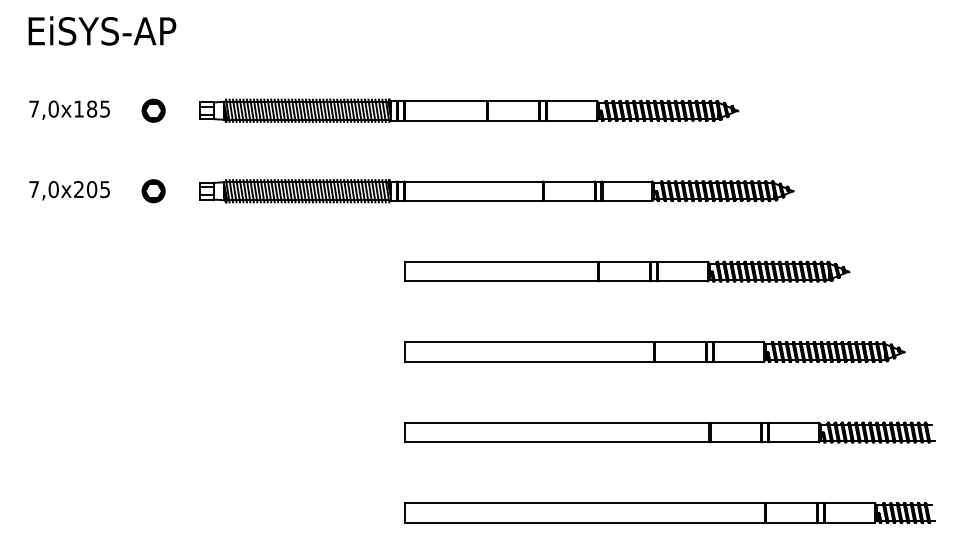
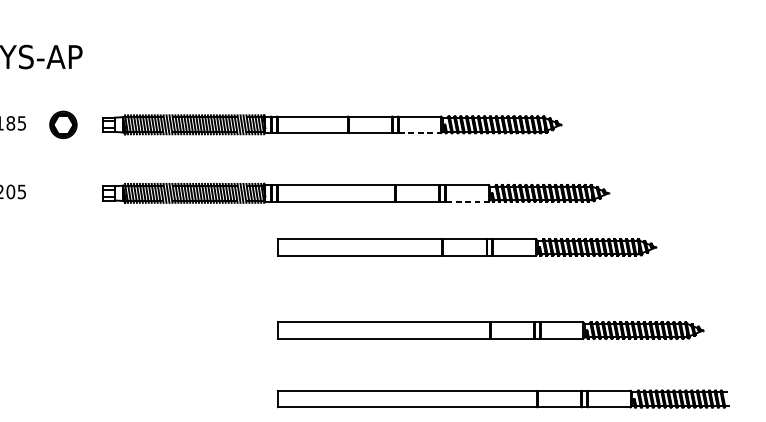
part: (153, 110) -> (63, 124), size x1.4
line: (572, 120) -> (420, 133), solid -> dashed
part: (153, 191) -> (63, 193), removed
line: (627, 200) -> (467, 201), solid -> dashed
part: (627, 271) -> (467, 247), moved

